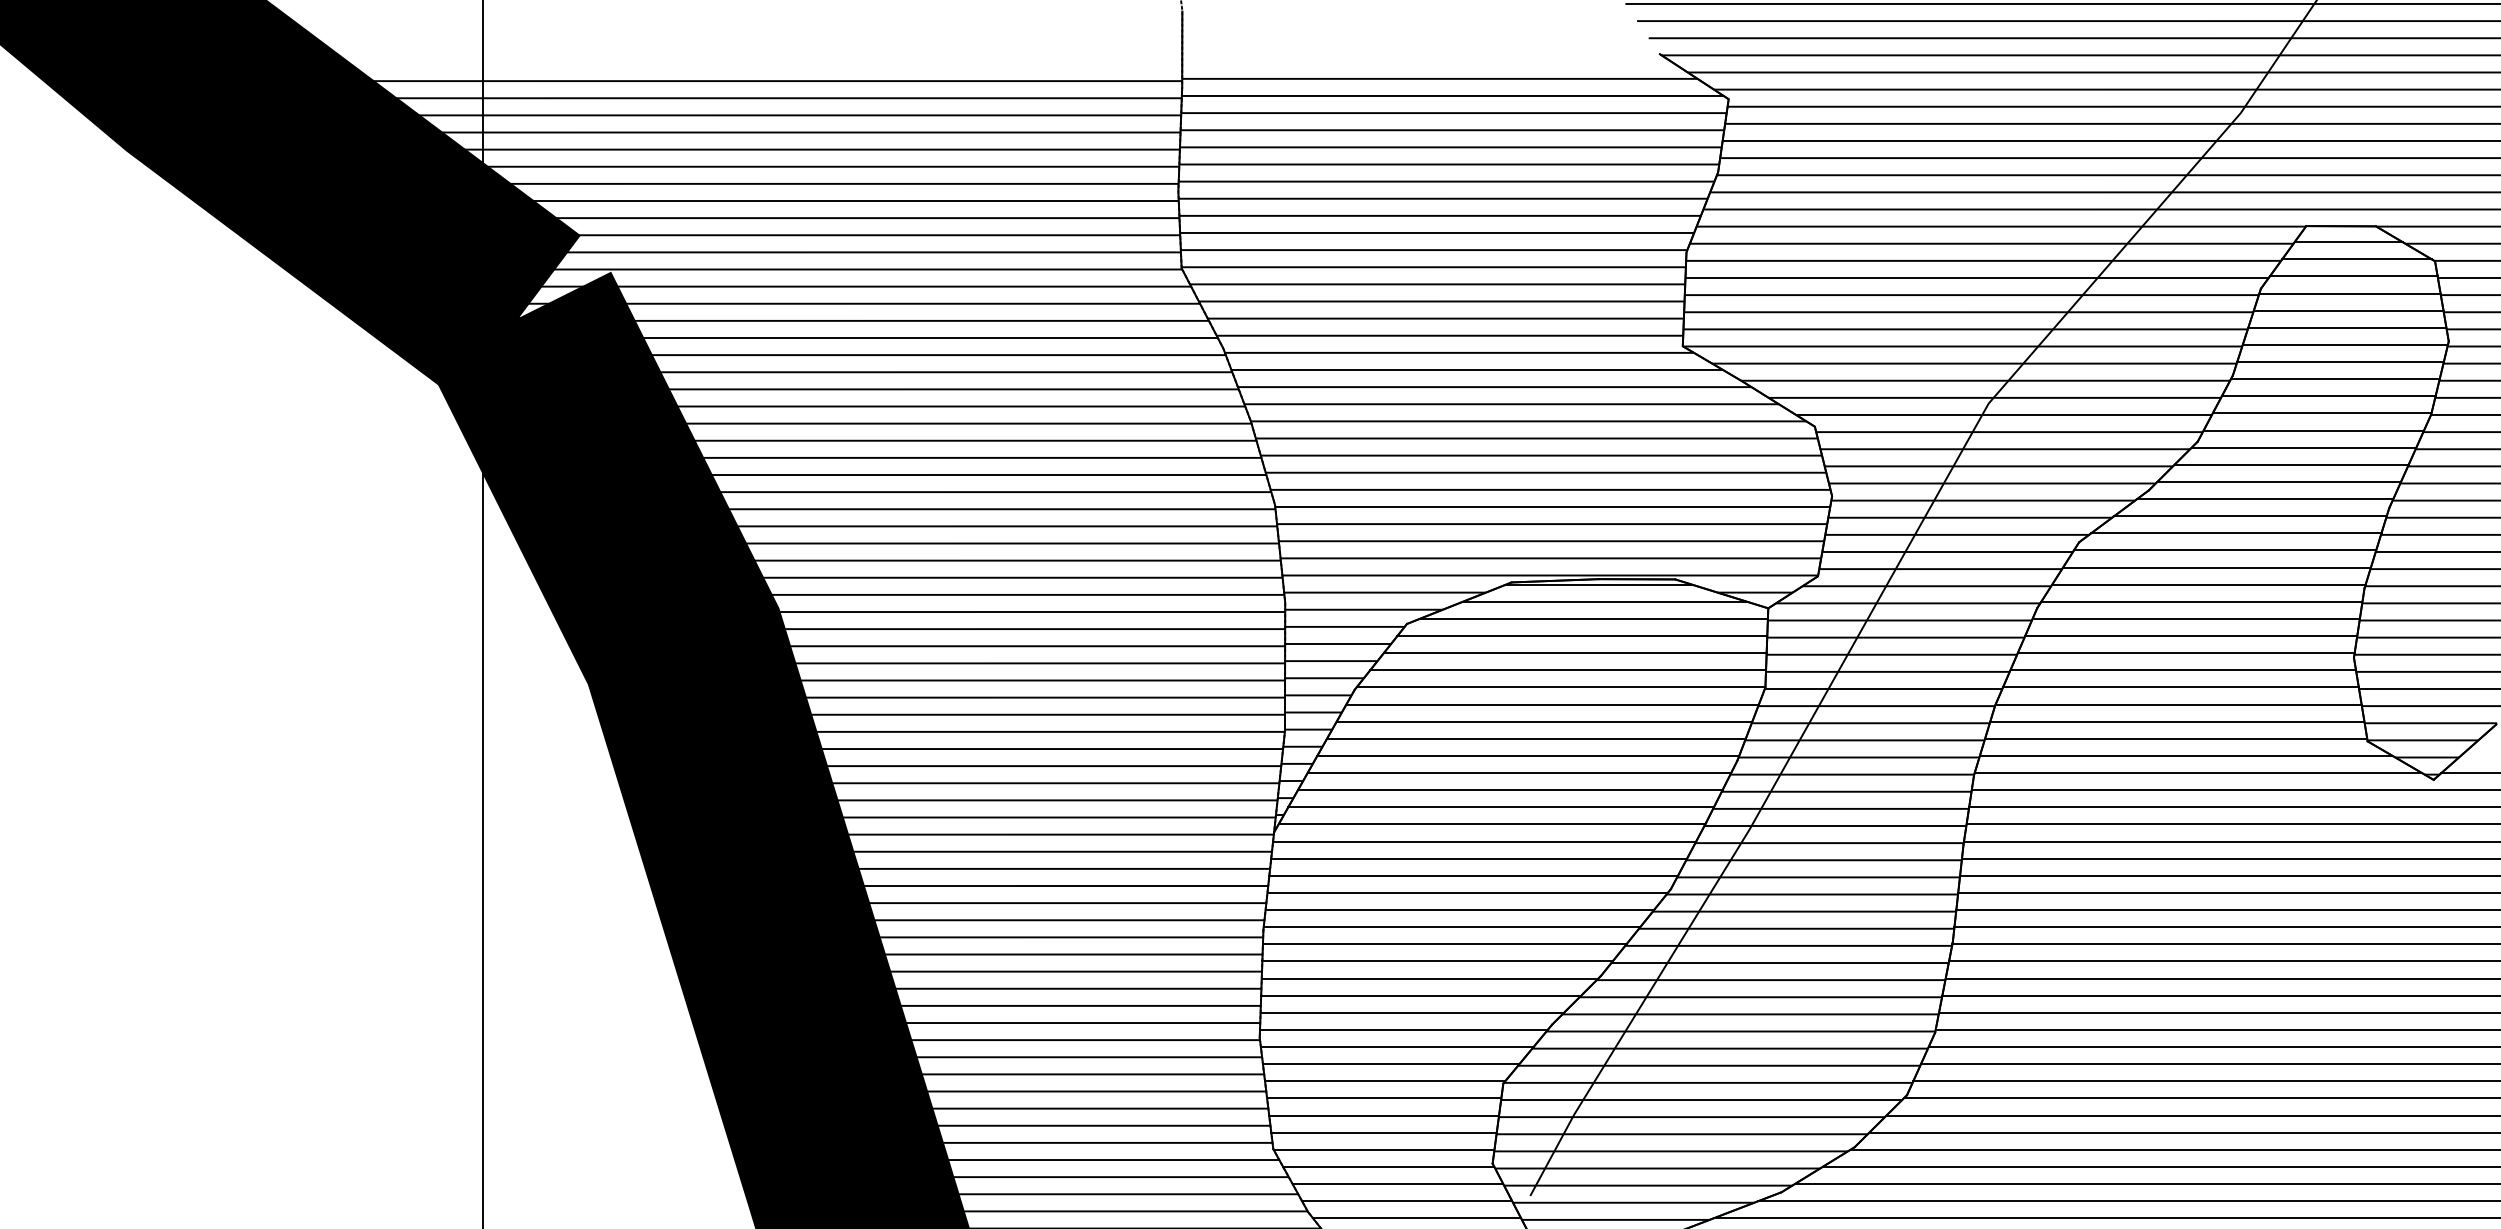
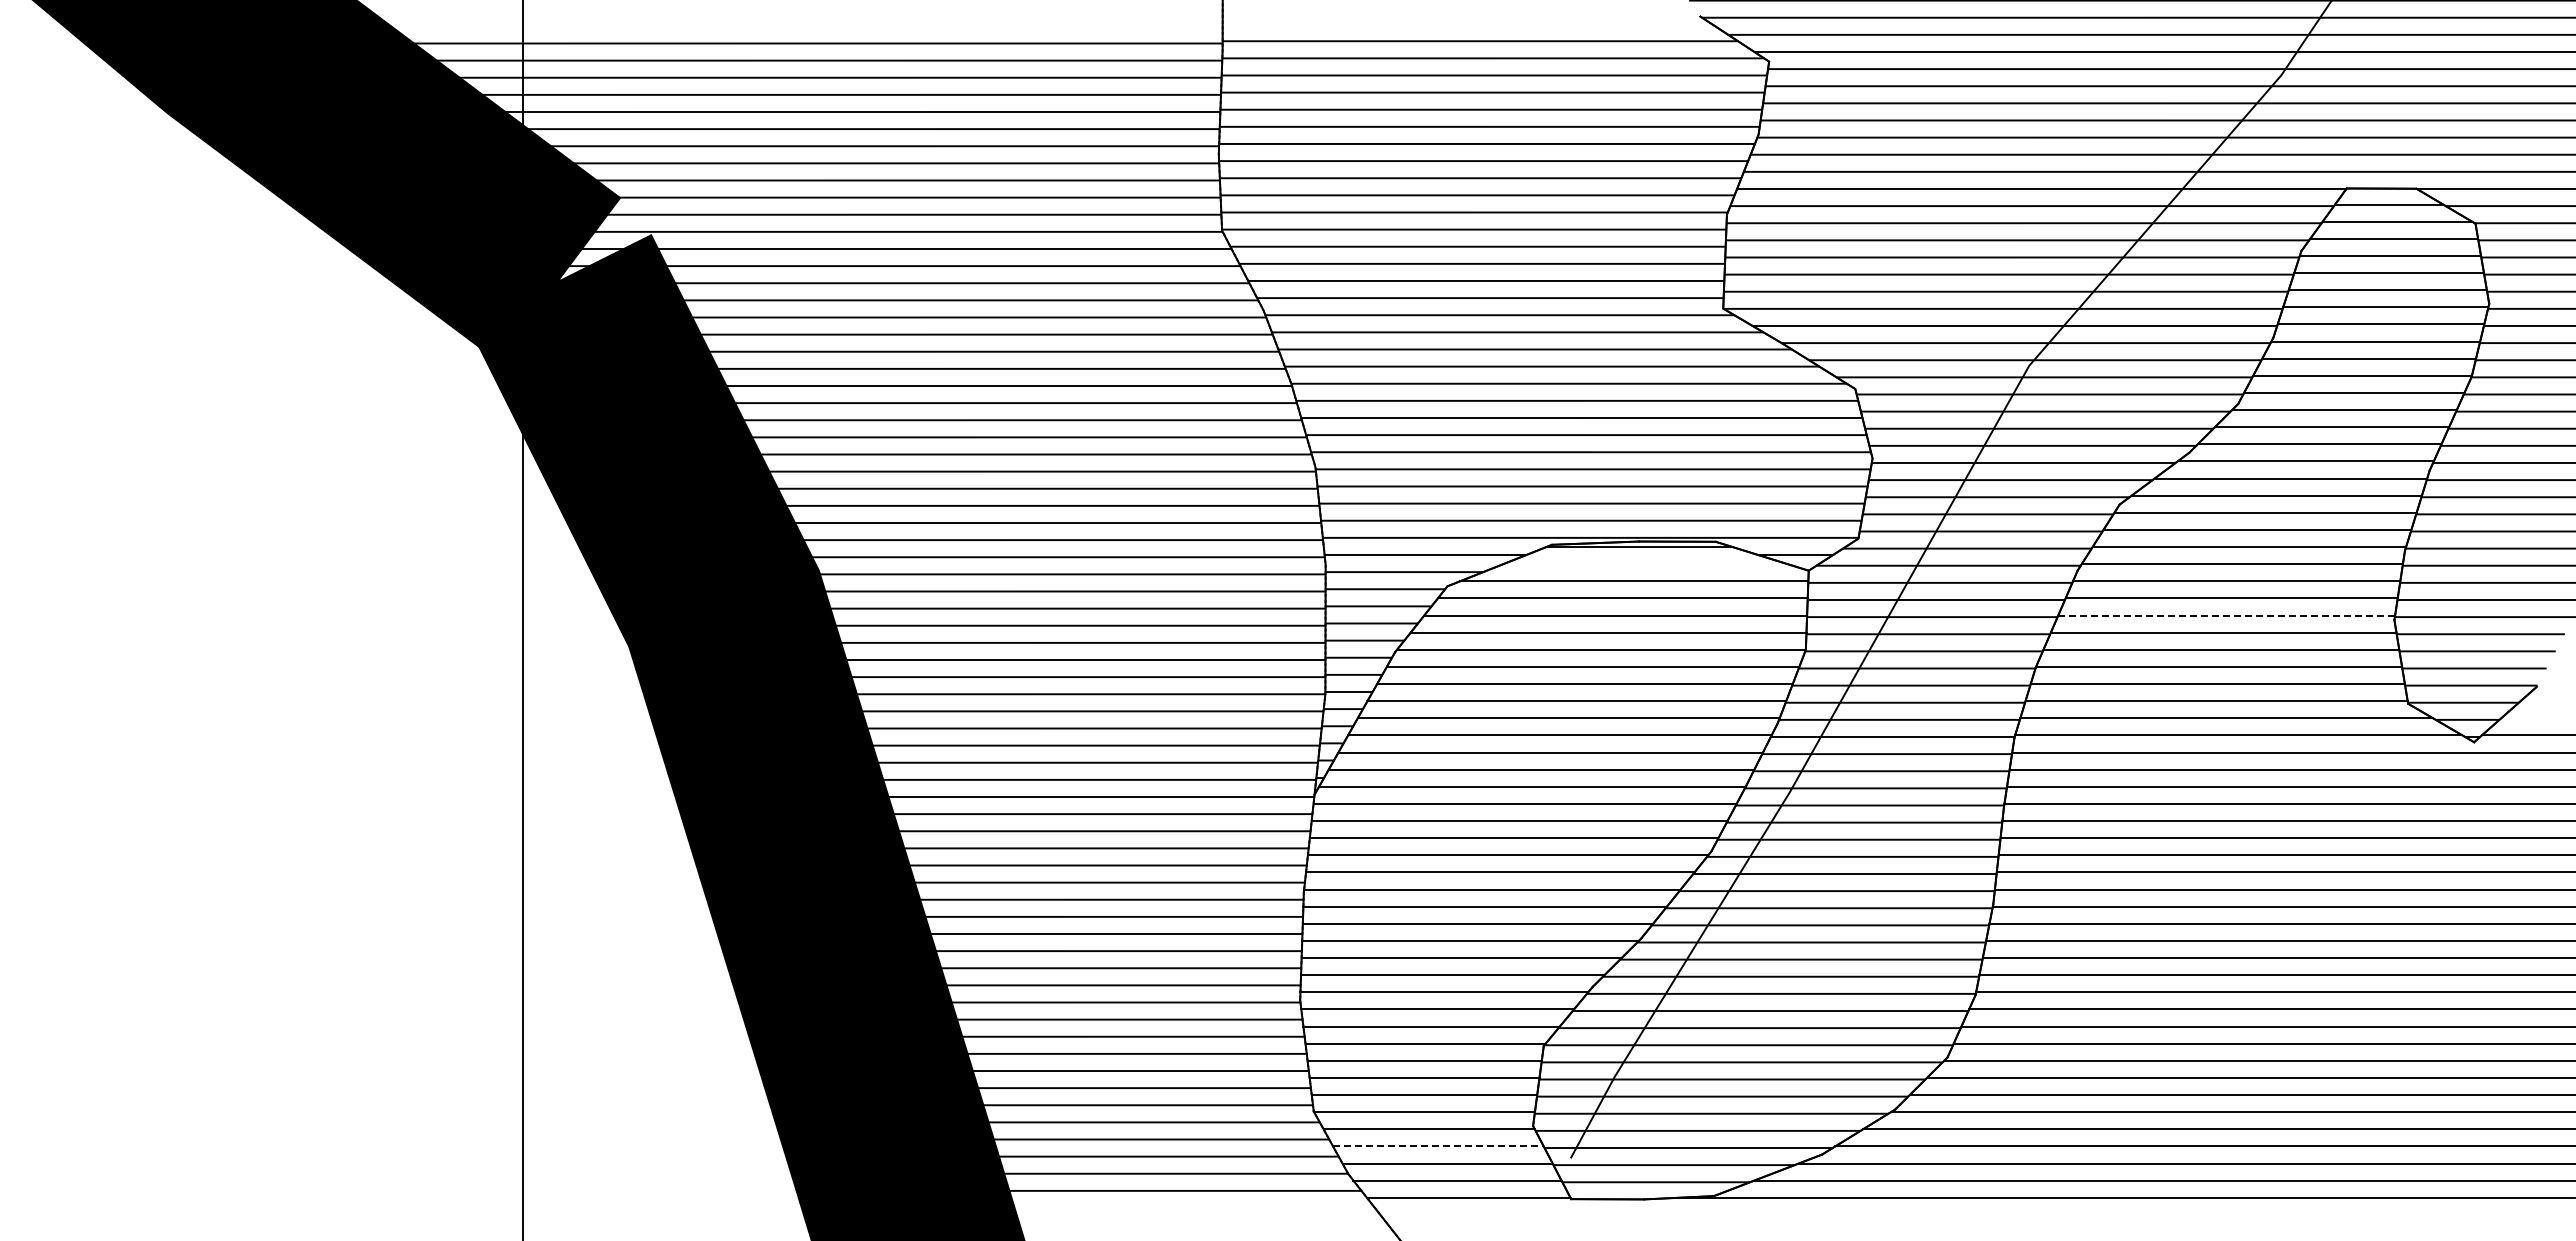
line: (1605, 602) -> (1645, 564), removed
line: (2187, 653) -> (2227, 615), solid -> dashed
line: (1398, 1184) -> (1438, 1146), solid -> dashed

